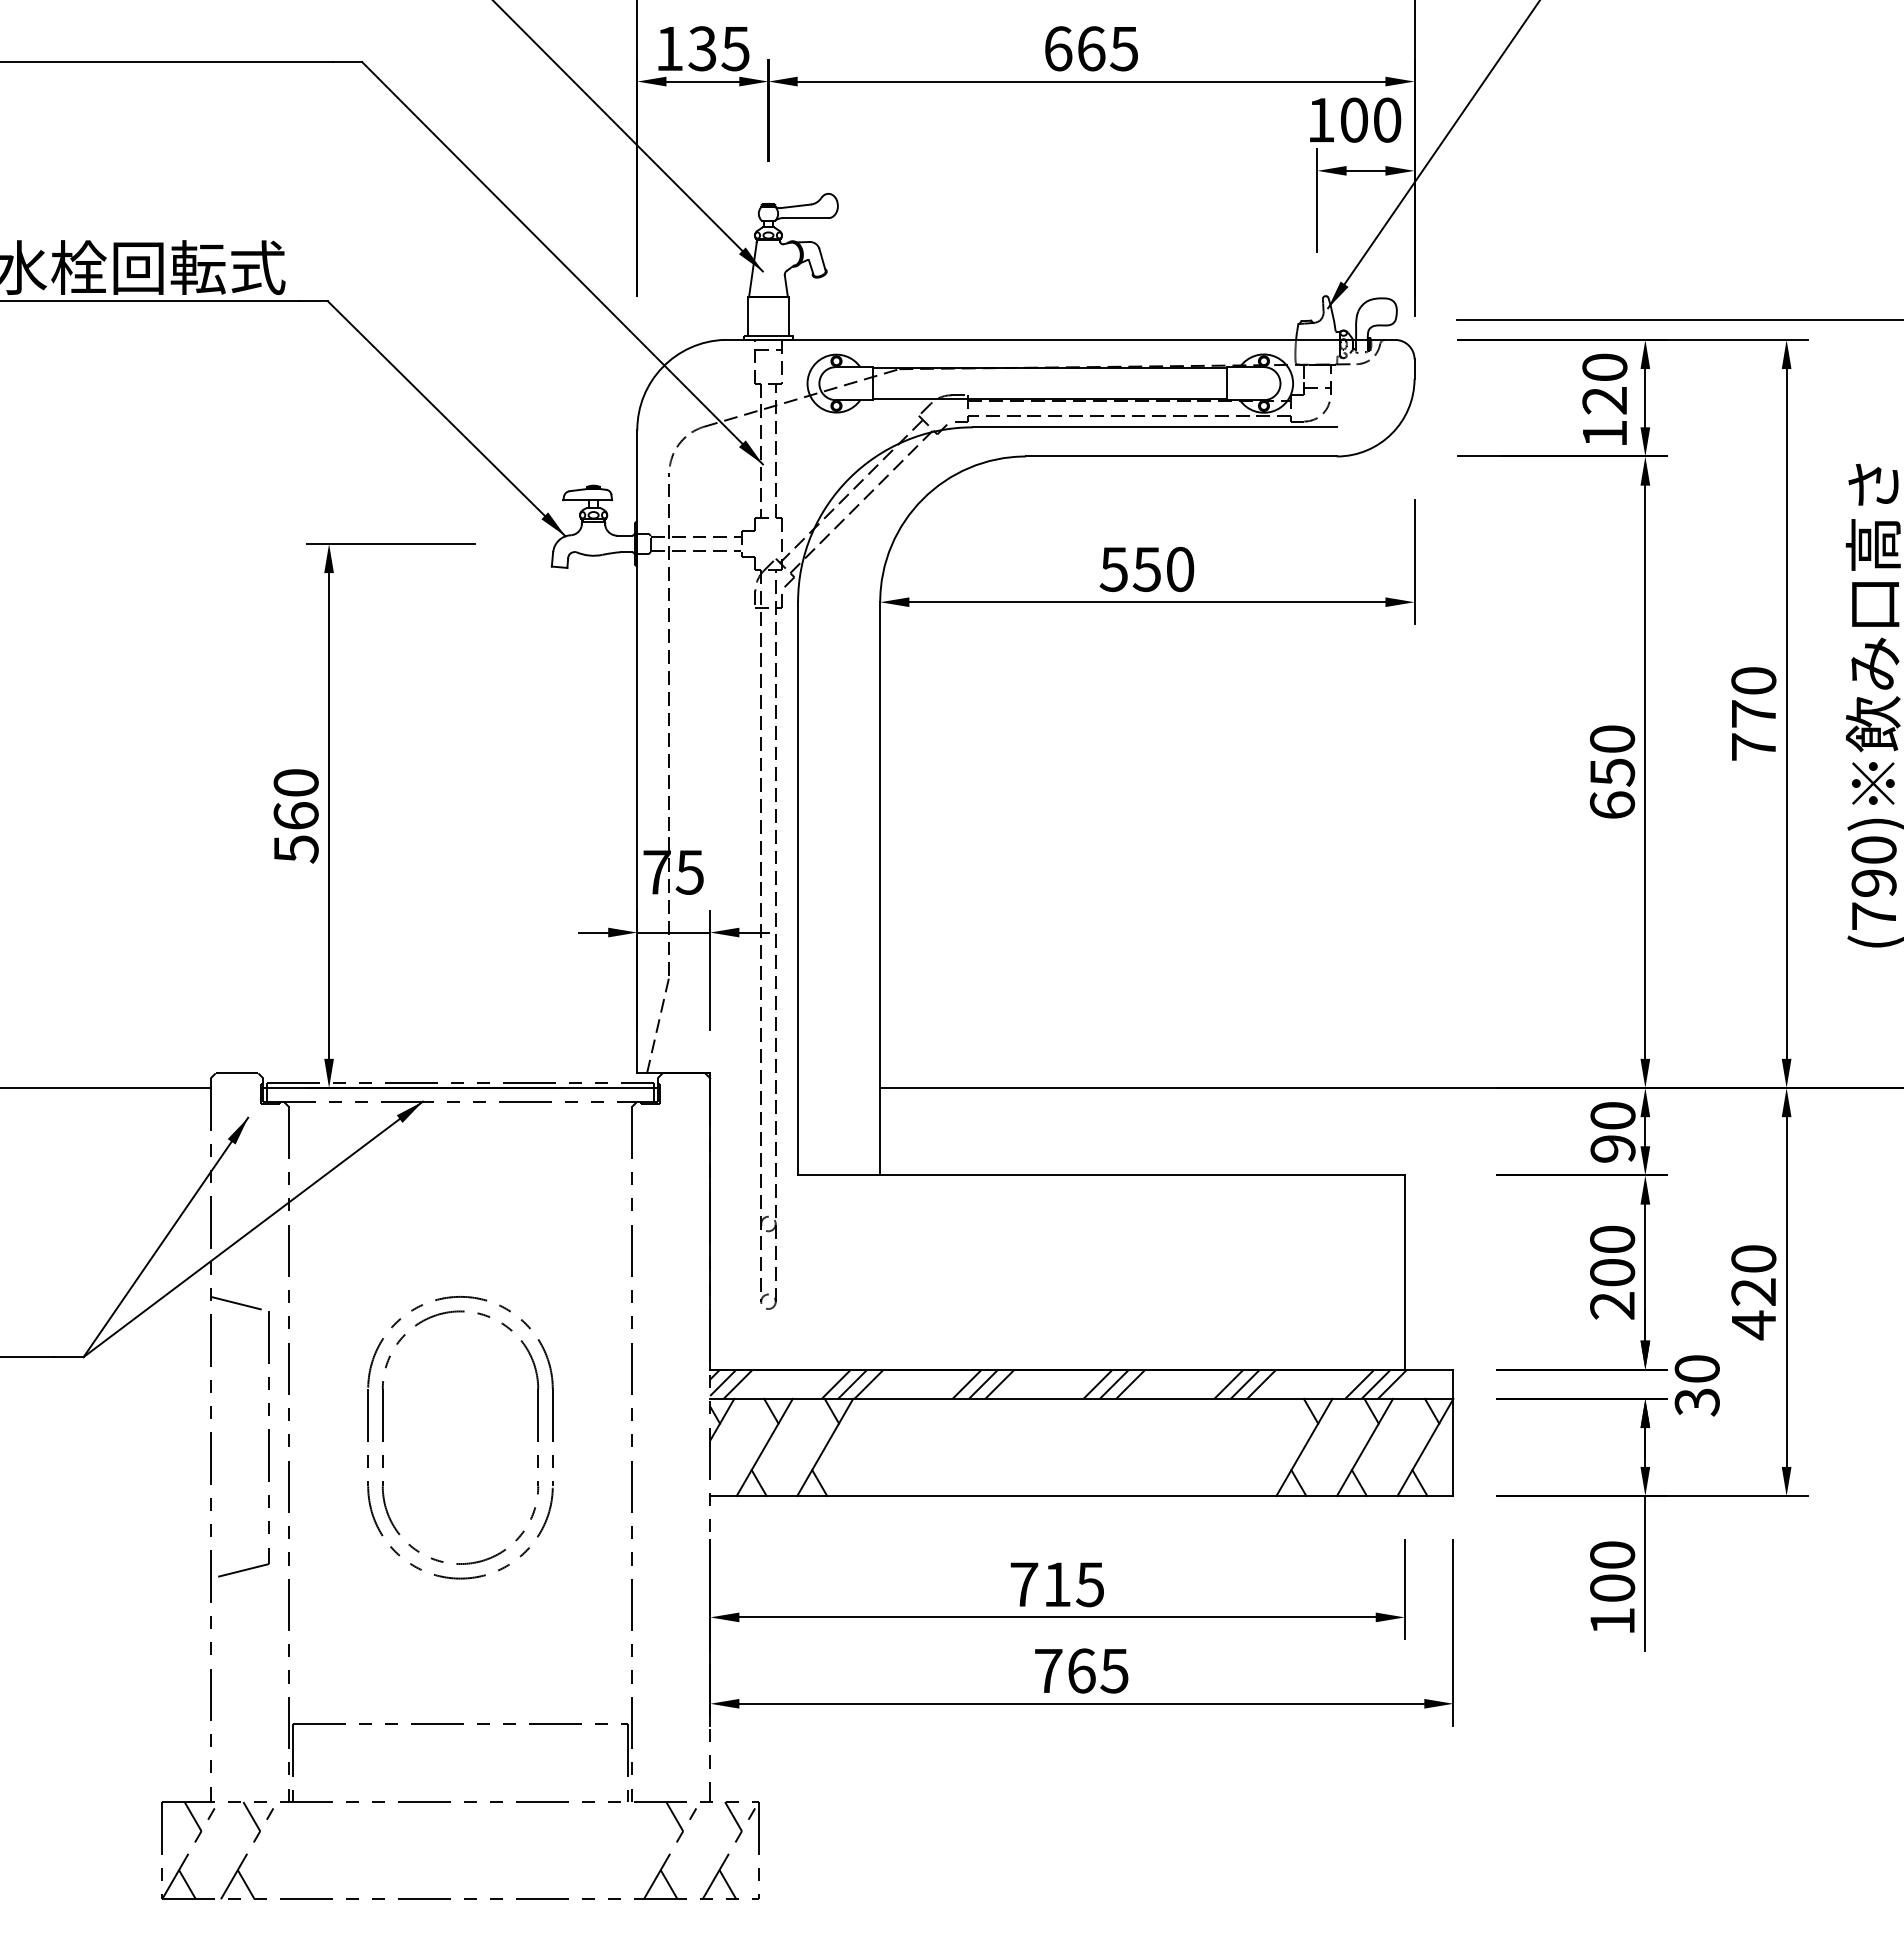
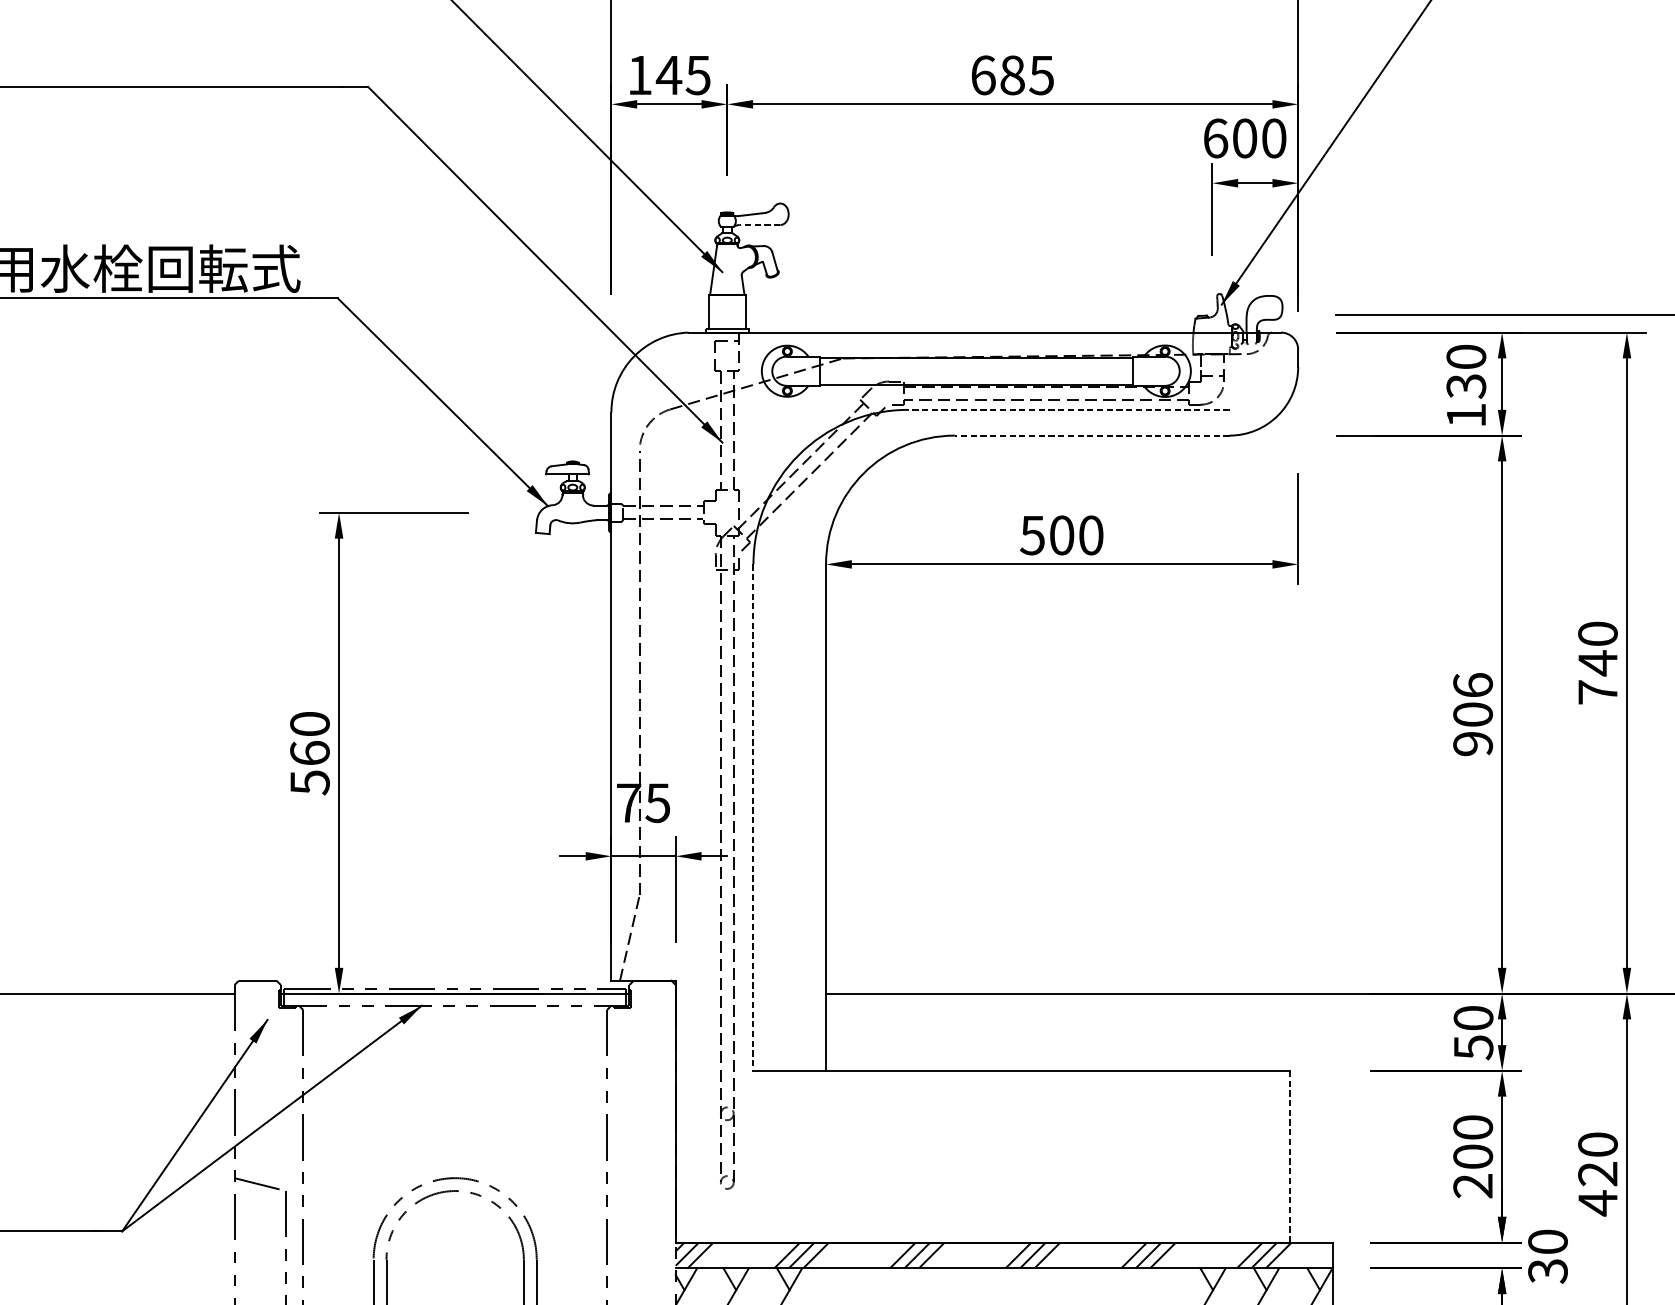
text: (702, 48) -> (669, 75), 135 -> 145
text: (1091, 48) -> (1012, 75), 665 -> 685
text: (1321, 119) -> (1215, 137), 100 -> 600
line: (805, 218) -> (760, 225), solid -> dashed
text: (1604, 401) -> (1466, 387), 120 -> 130
line: (1154, 427) -> (1068, 410), solid -> dashed
line: (1180, 456) -> (1091, 435), solid -> dashed
text: (1146, 568) -> (1061, 534), 550 -> 500
text: (1753, 714) -> (1597, 663), 770 -> 740
text: (1612, 772) -> (1473, 714), 650 -> 906
line: (798, 888) -> (753, 817), solid -> dashed
text: (1612, 1149) -> (1473, 1047), 90 -> 50
line: (1404, 1273) -> (1289, 1157), solid -> dashed

